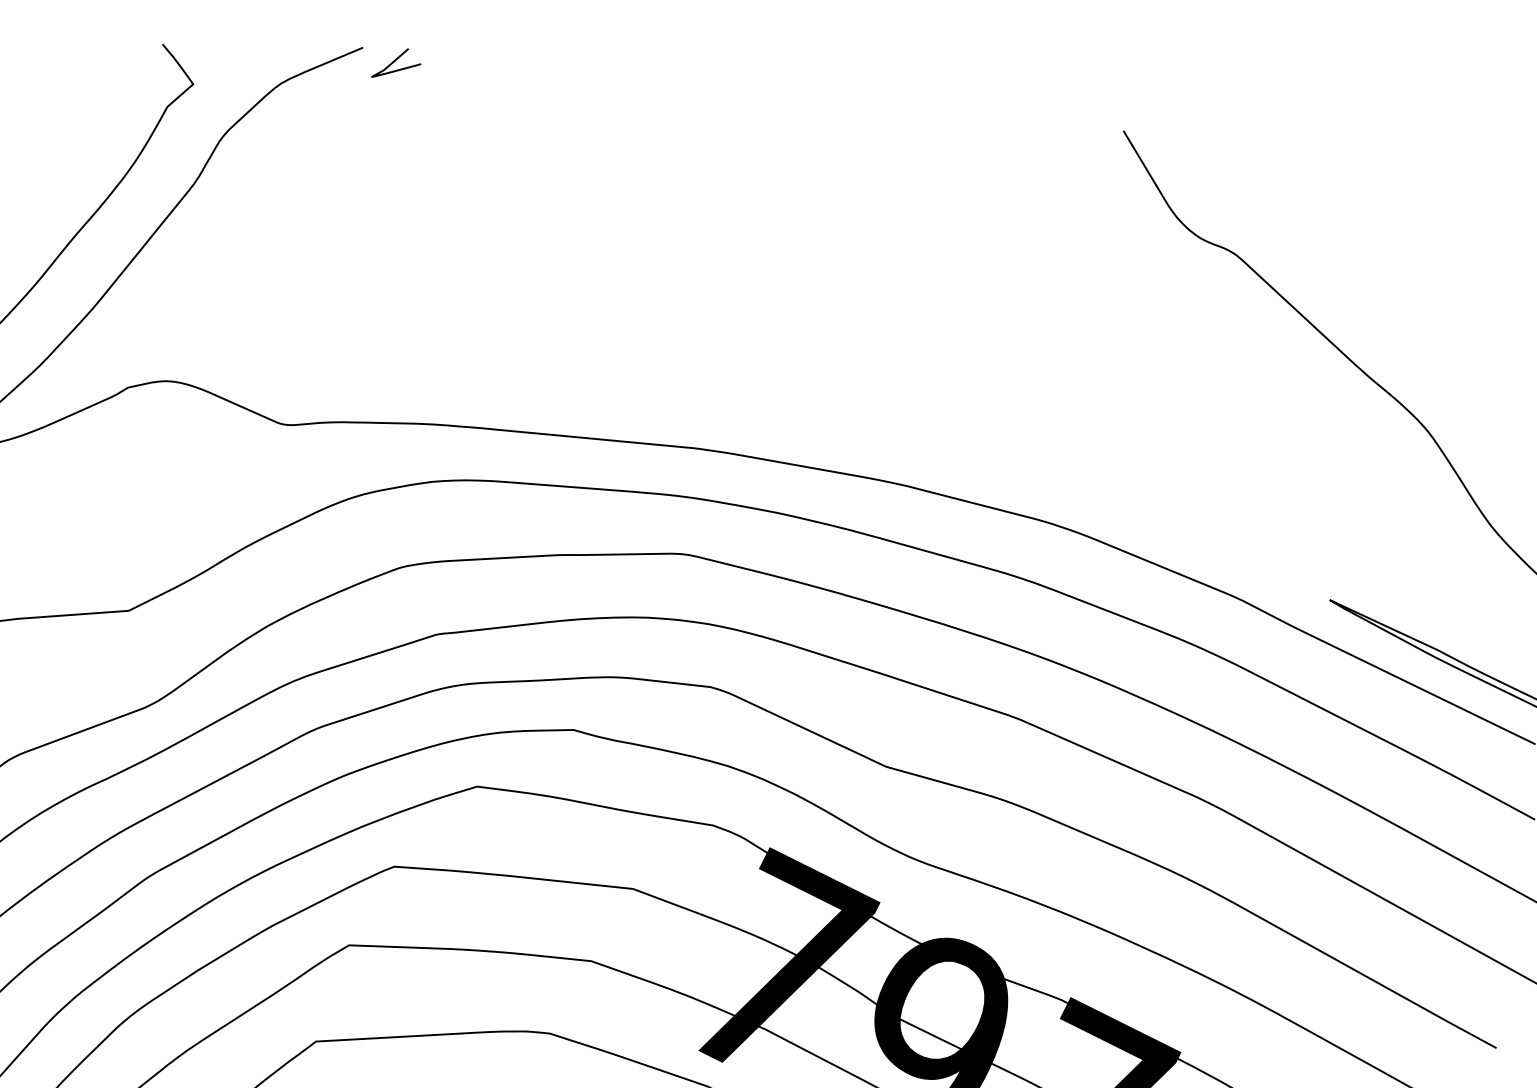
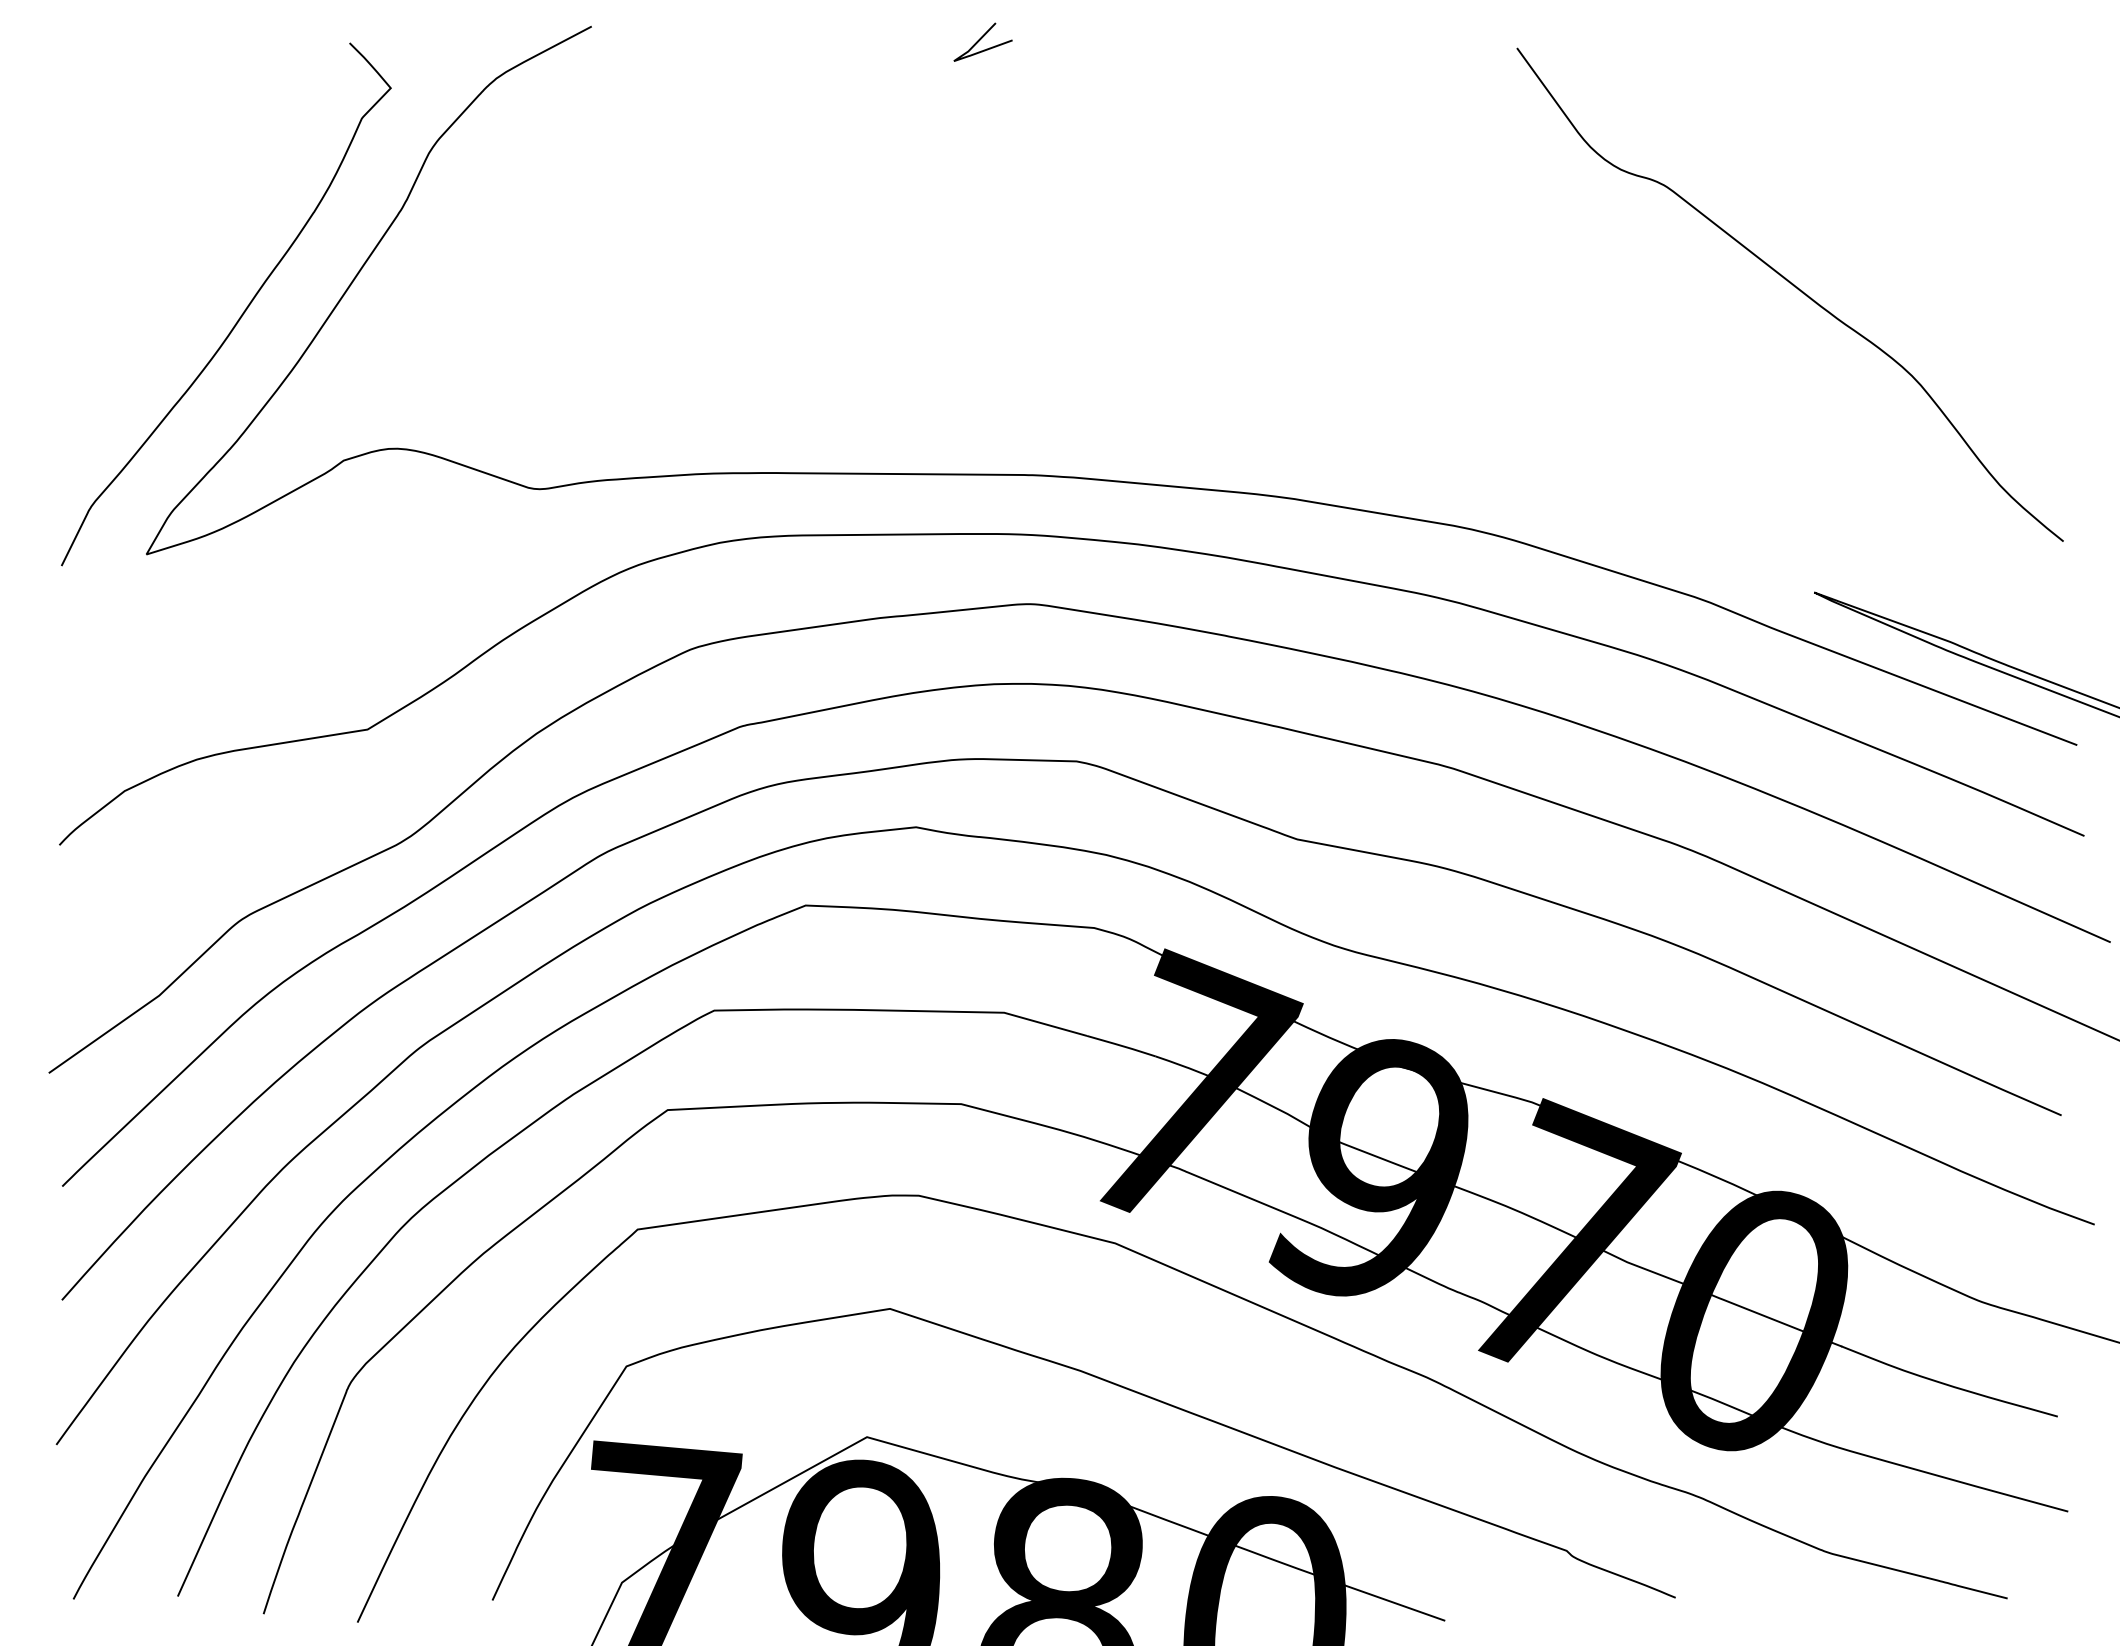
curve: (395, 61) -> (981, 39), moved

